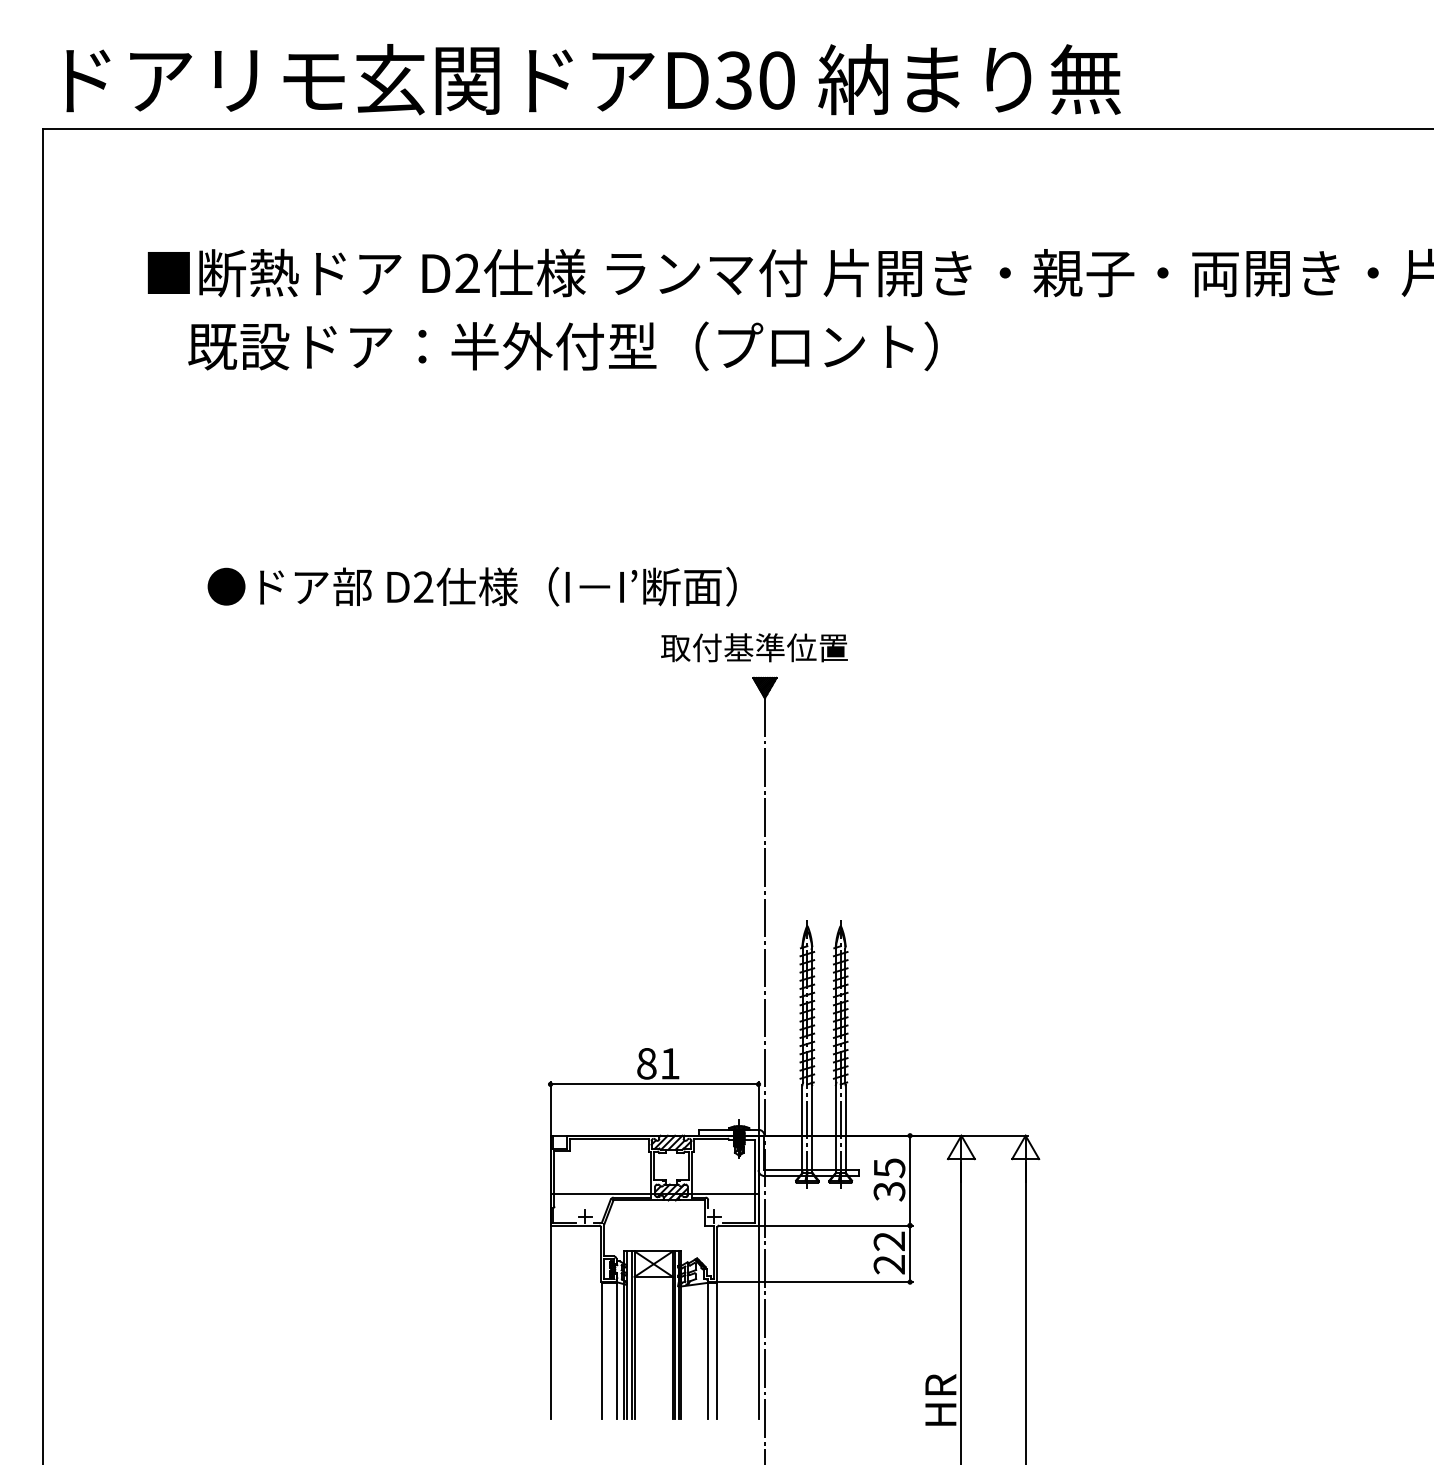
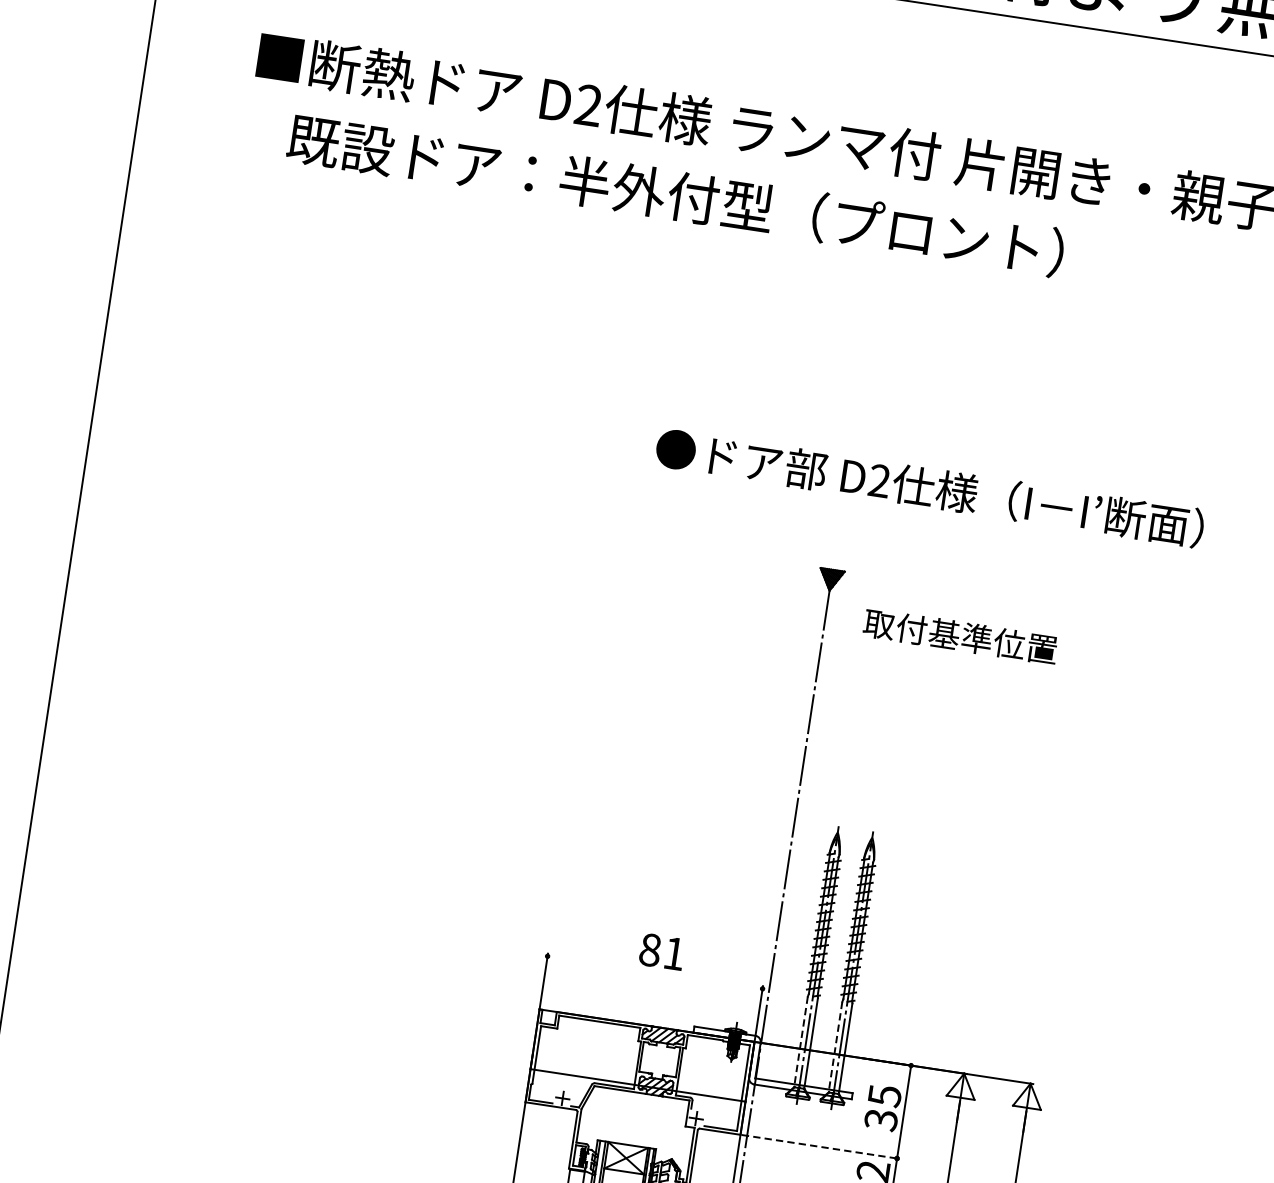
text: (471, 586) -> (929, 487), moved
text: (754, 647) -> (960, 636), moved
line: (654, 1084) -> (655, 972), removed
line: (802, 1129) -> (800, 1042), solid -> dashed
line: (835, 1129) -> (835, 1047), solid -> dashed
line: (836, 1225) -> (821, 1146), solid -> dashed

